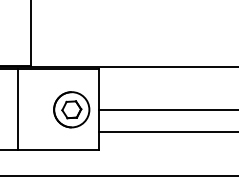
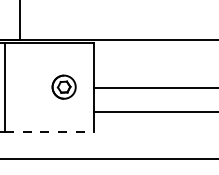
part: (71, 109) -> (63, 86), size x0.6
line: (58, 150) -> (49, 131), solid -> dashed

